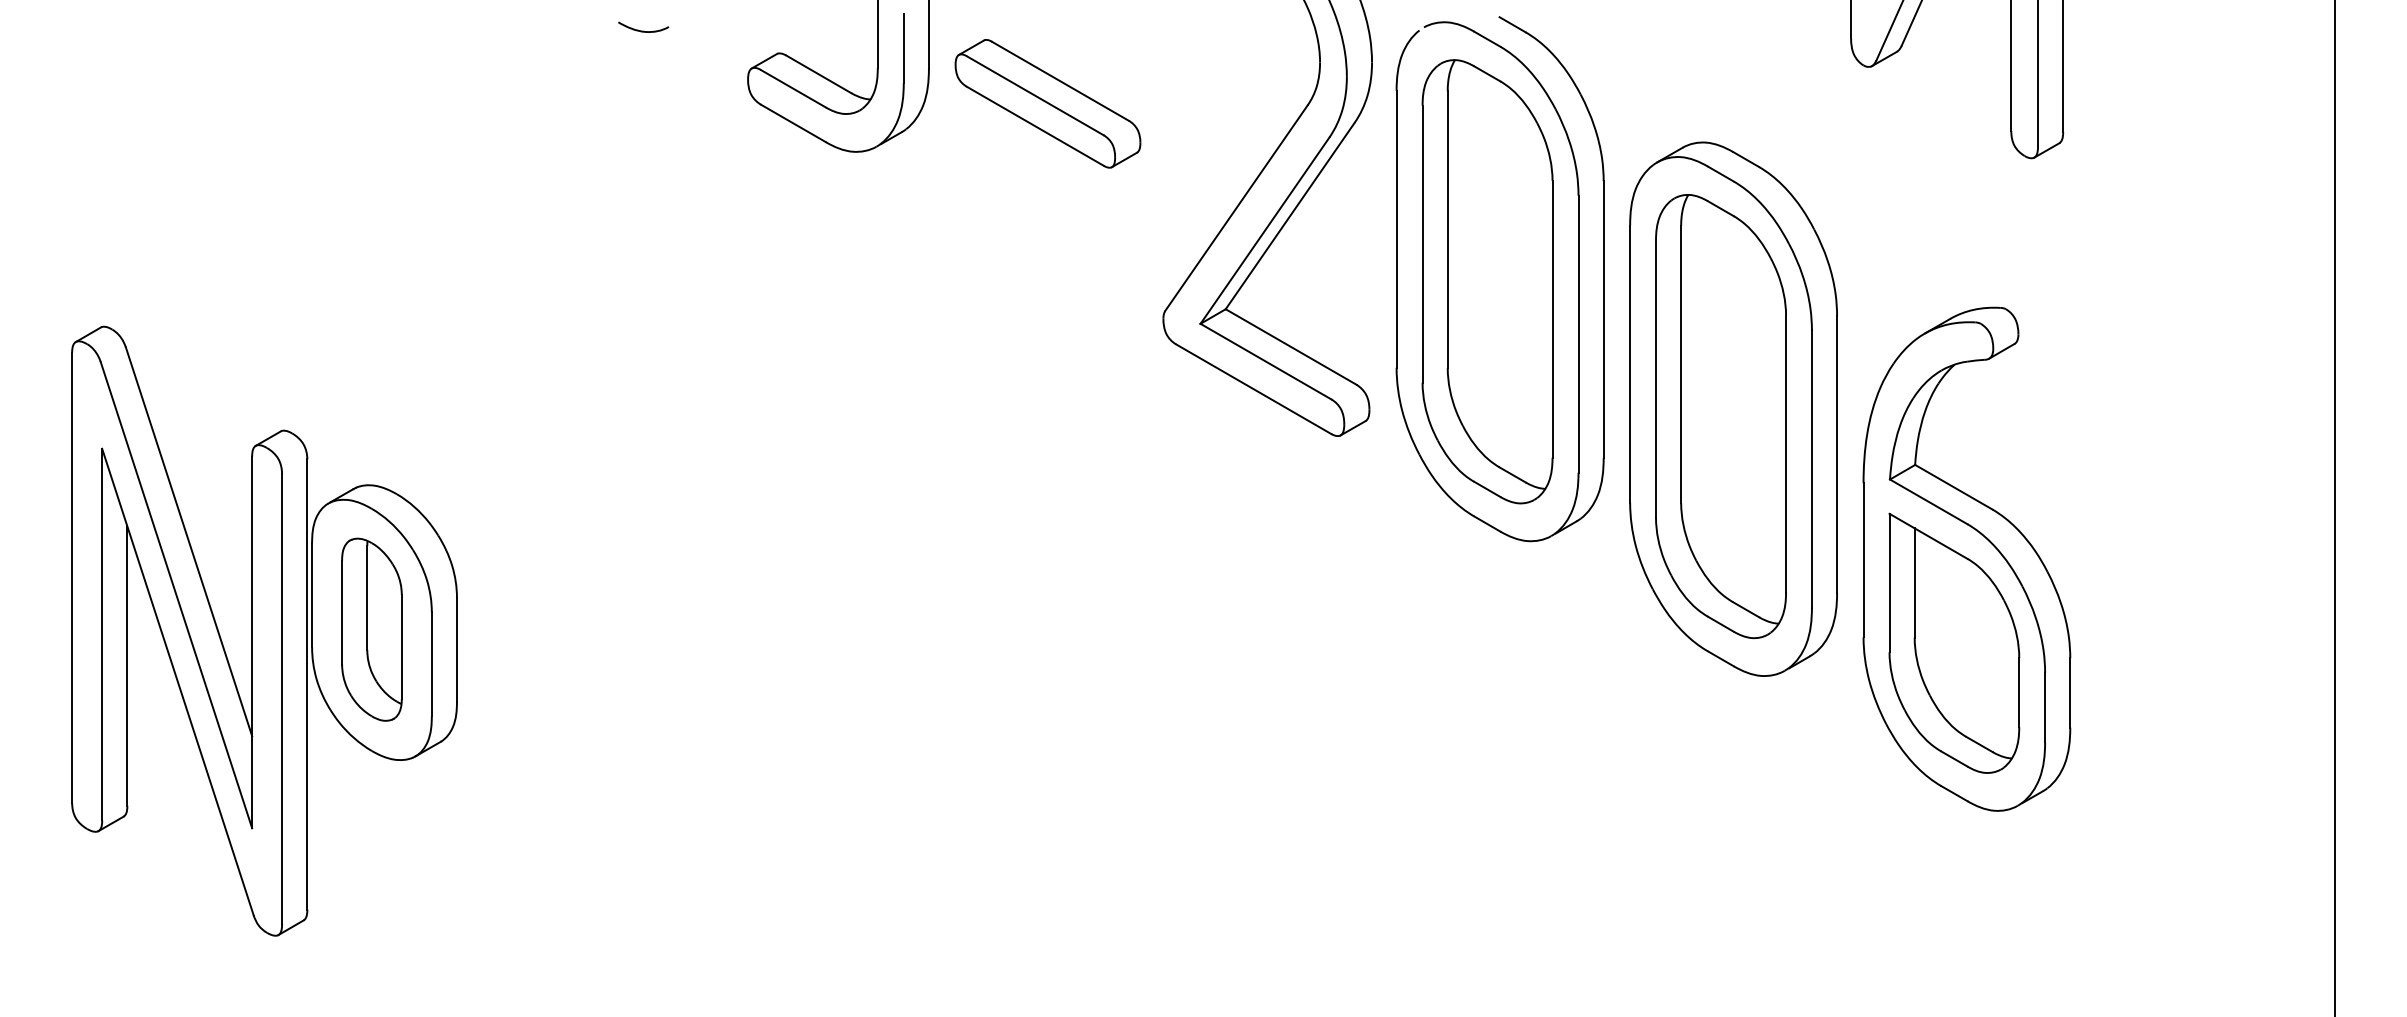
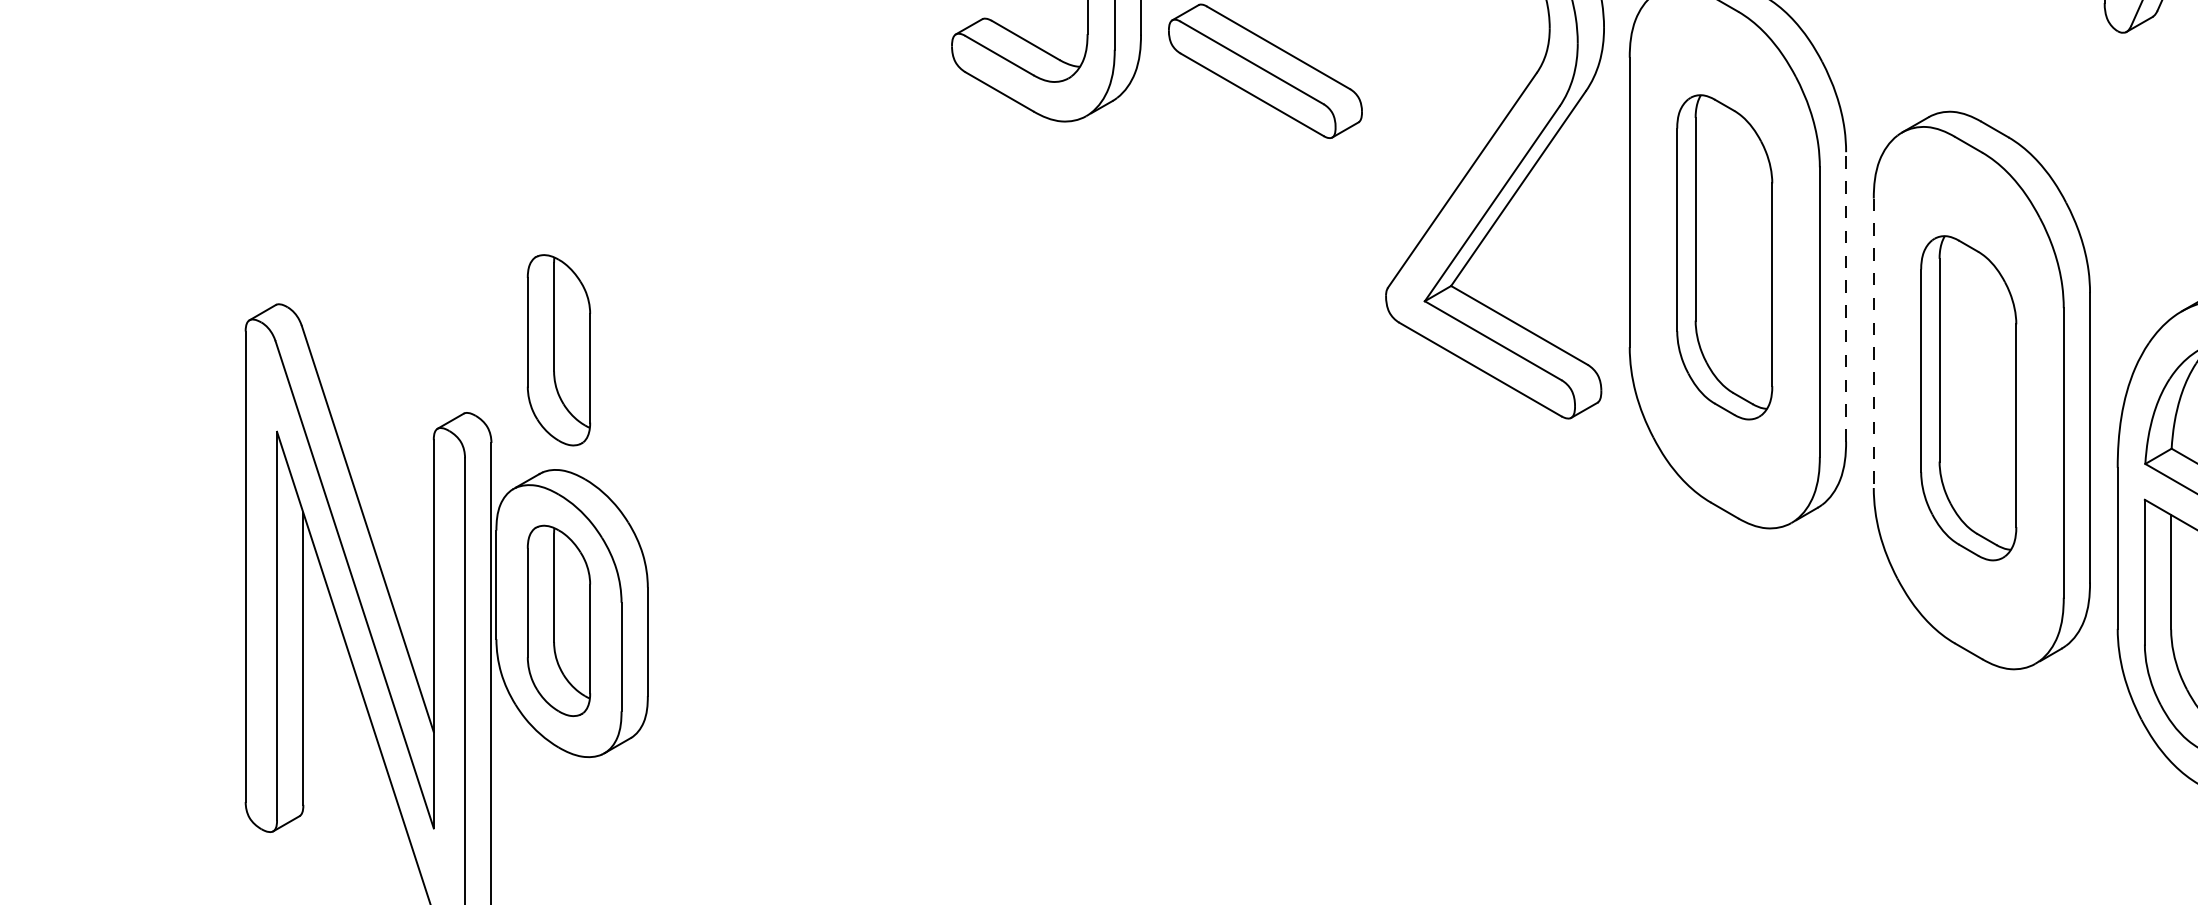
part: (1487, 281) -> (1724, 257), size x0.7
line: (1603, 319) -> (1845, 296), solid -> dashed
line: (1630, 364) -> (1874, 343), solid -> dashed
part: (371, 370) -> (558, 350), added
part: (1720, 416) -> (1968, 398), size x0.7

